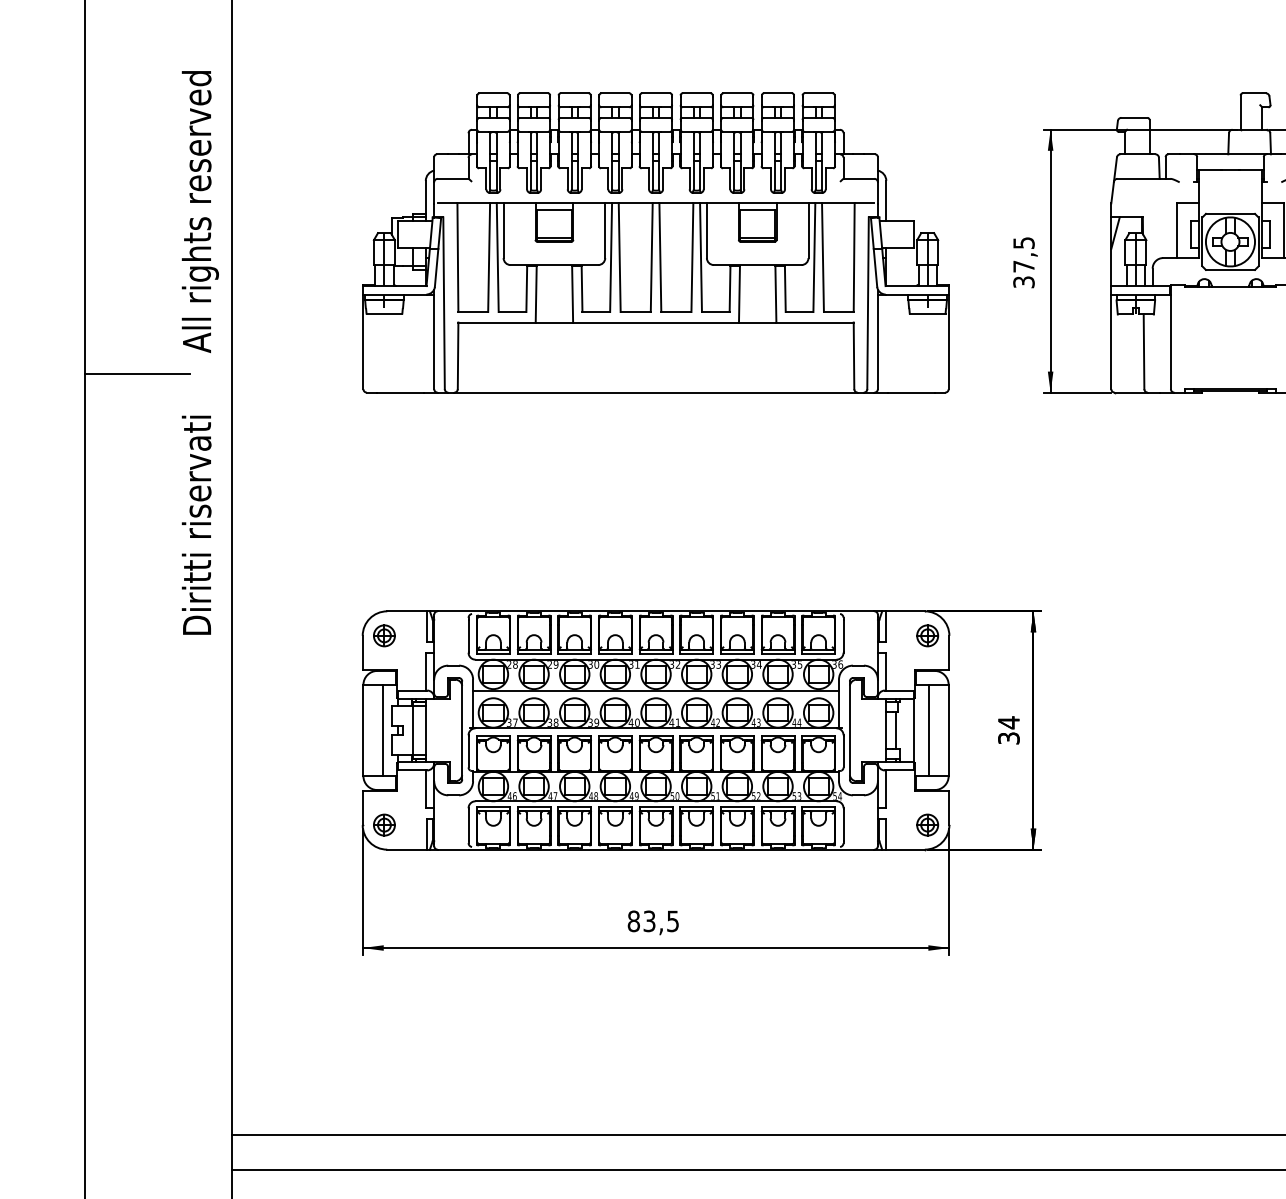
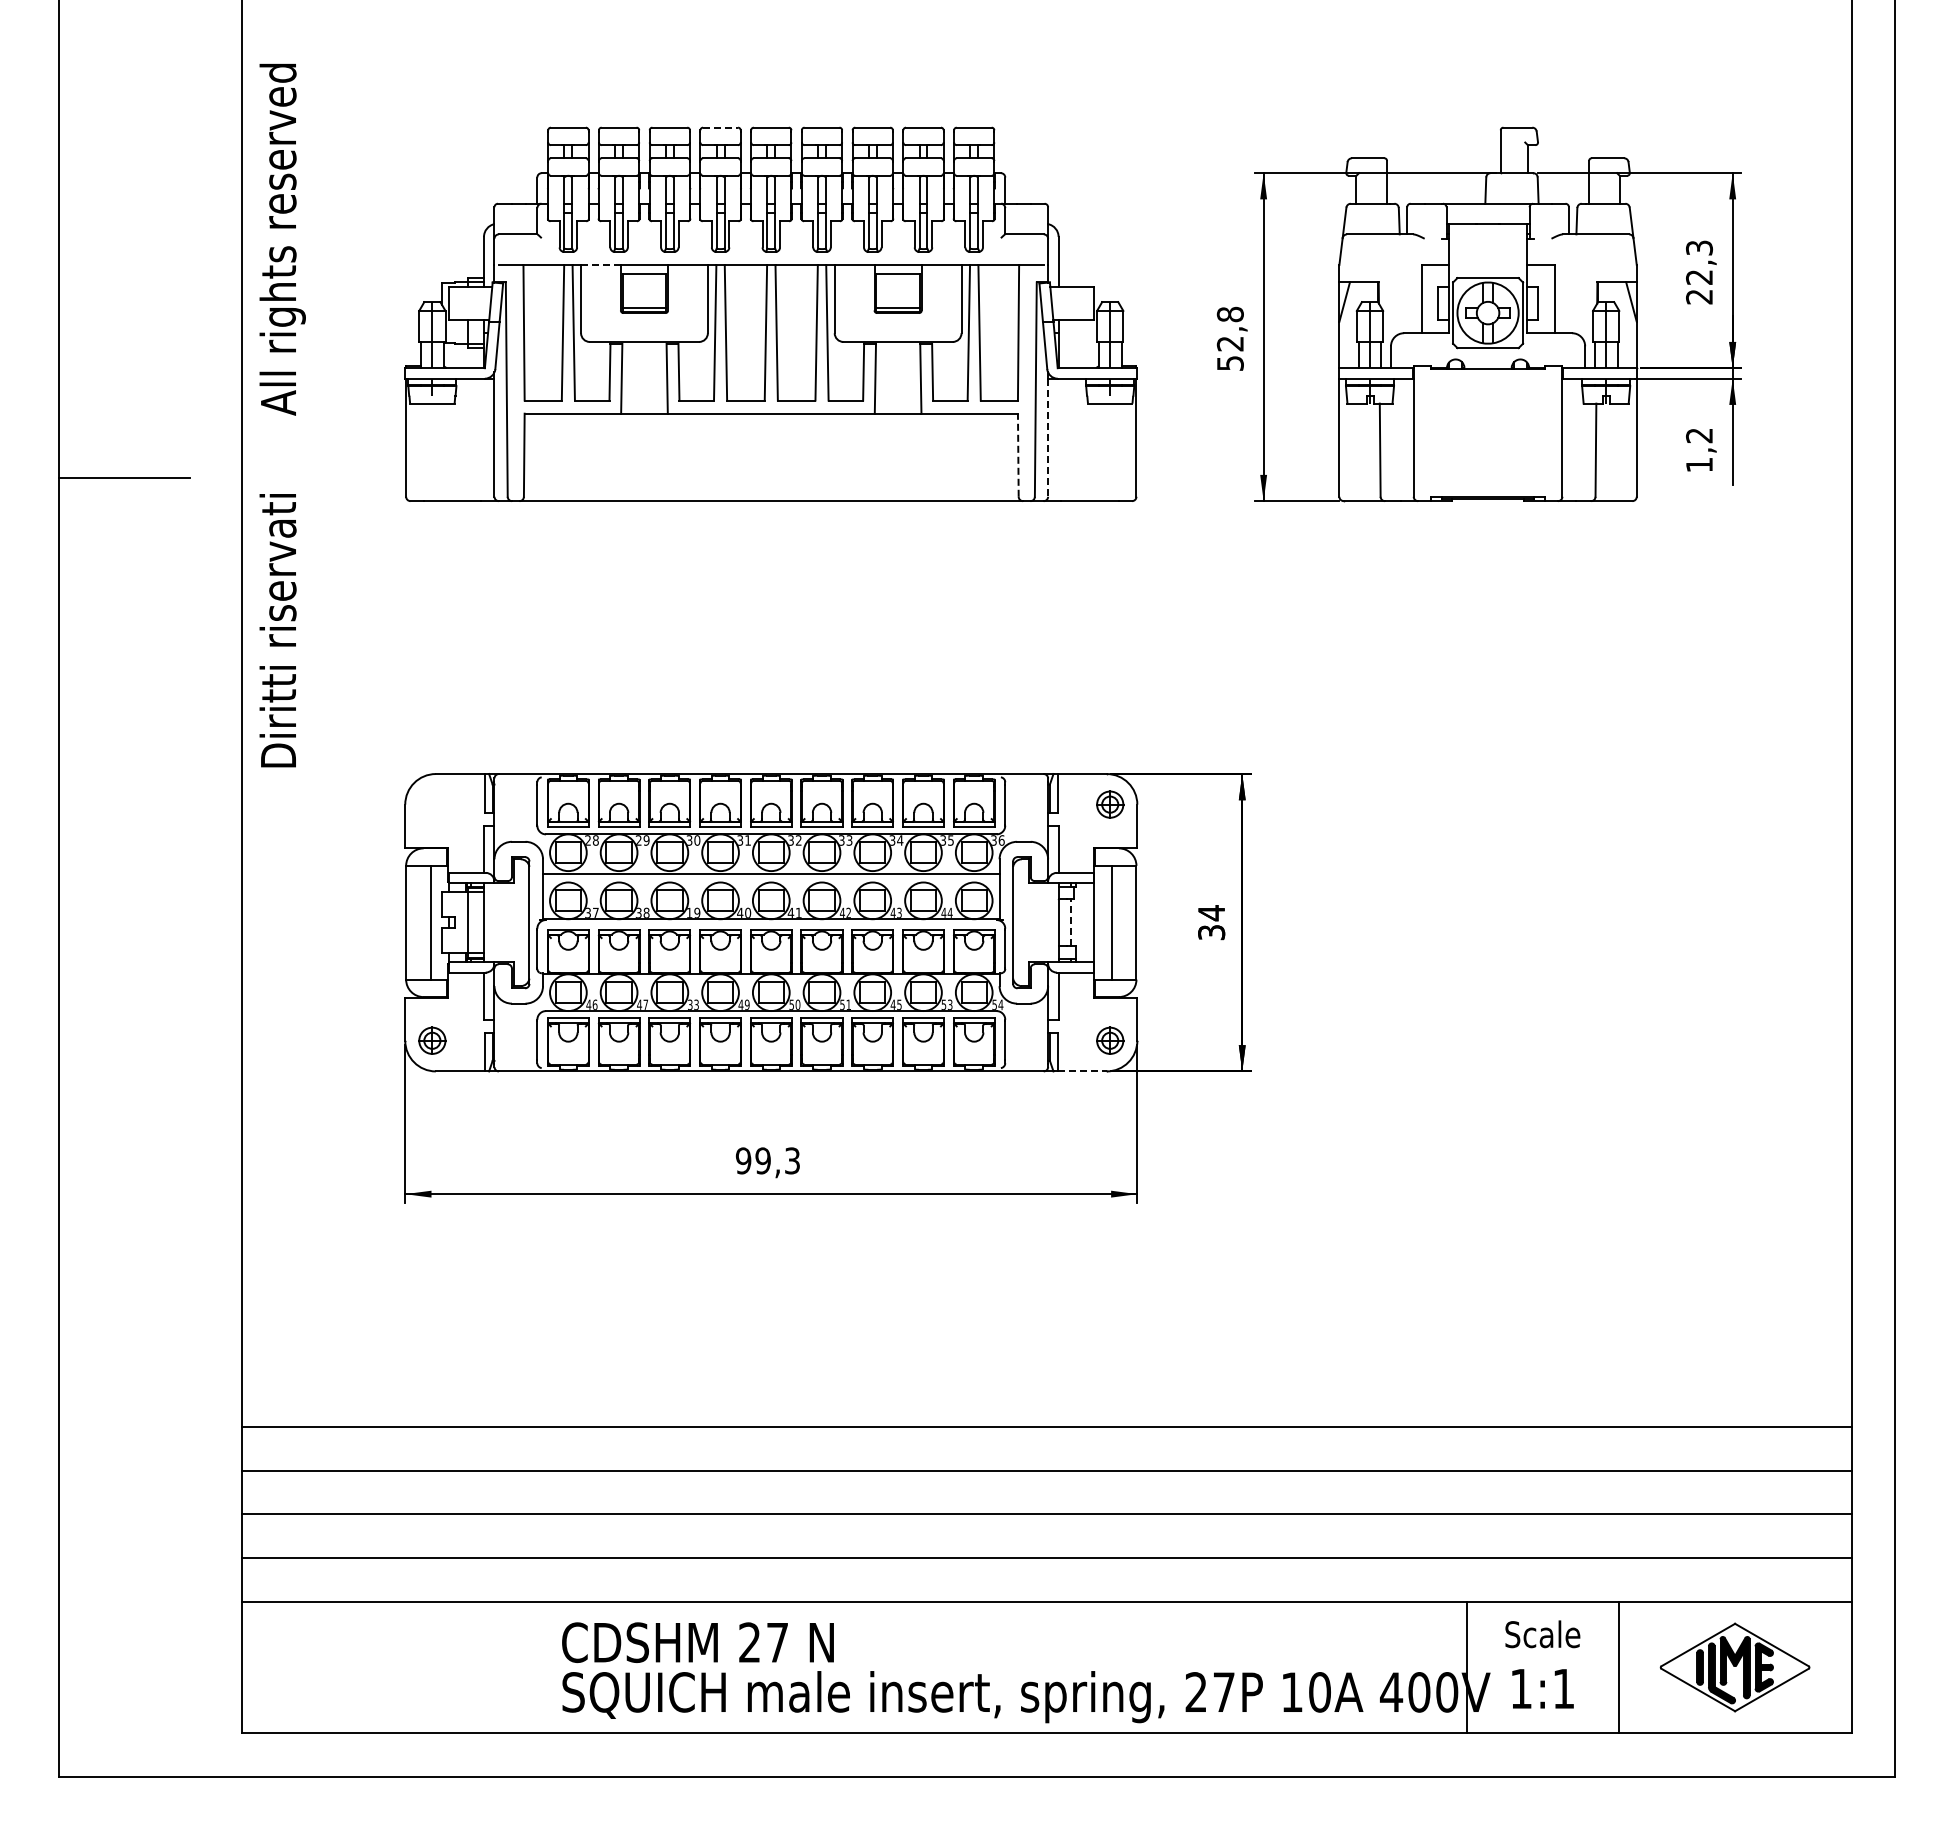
line: (616, 93) -> (721, 127), solid -> dashed
line: (519, 203) -> (600, 265), solid -> dashed
text: (1023, 262) -> (1229, 338), 37,5 -> 52,8
line: (878, 342) -> (1048, 438), solid -> dashed
text: (200, 352) -> (282, 415), moved
line: (854, 356) -> (1018, 455), solid -> dashed
part: (384, 635) -> (432, 804), removed
text: (590, 722) -> (689, 912), 39 -> 19
line: (895, 730) -> (1070, 922), solid -> dashed
text: (592, 796) -> (692, 1004), 48 -> 33
text: (755, 796) -> (895, 1004), 52 -> 45
line: (905, 849) -> (1082, 1071), solid -> dashed
text: (653, 921) -> (767, 1160), 83,5 -> 99,3

